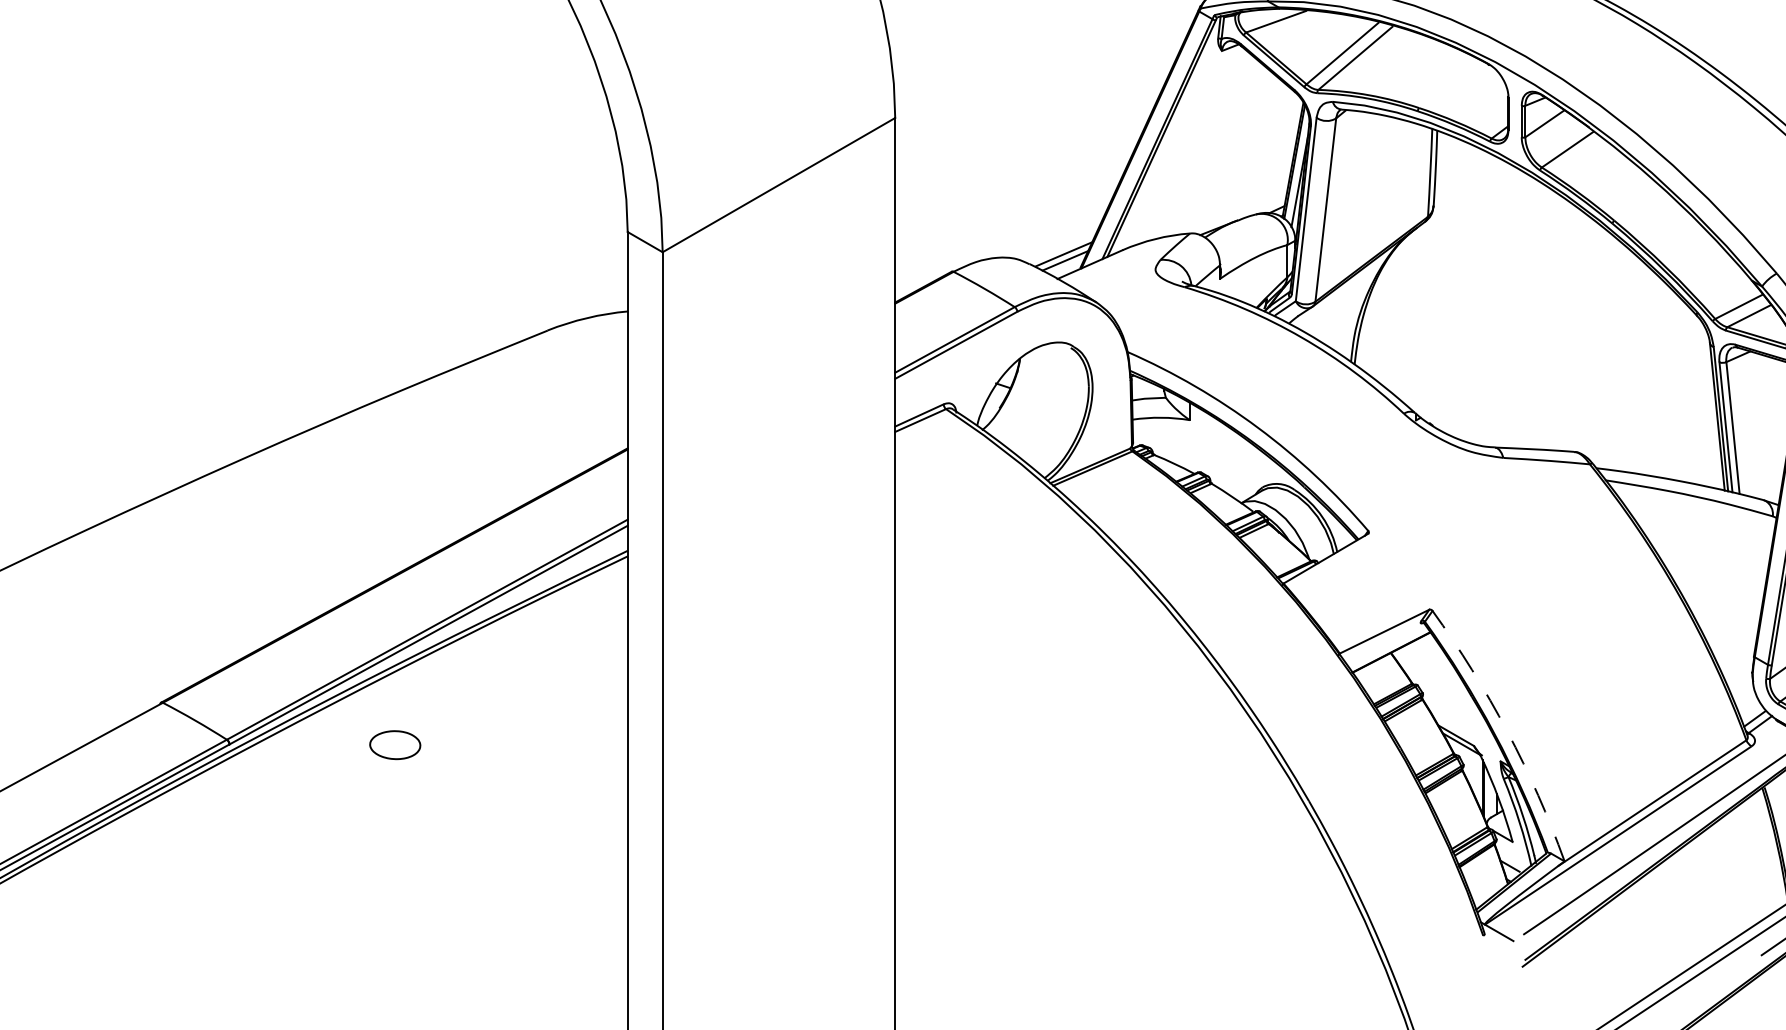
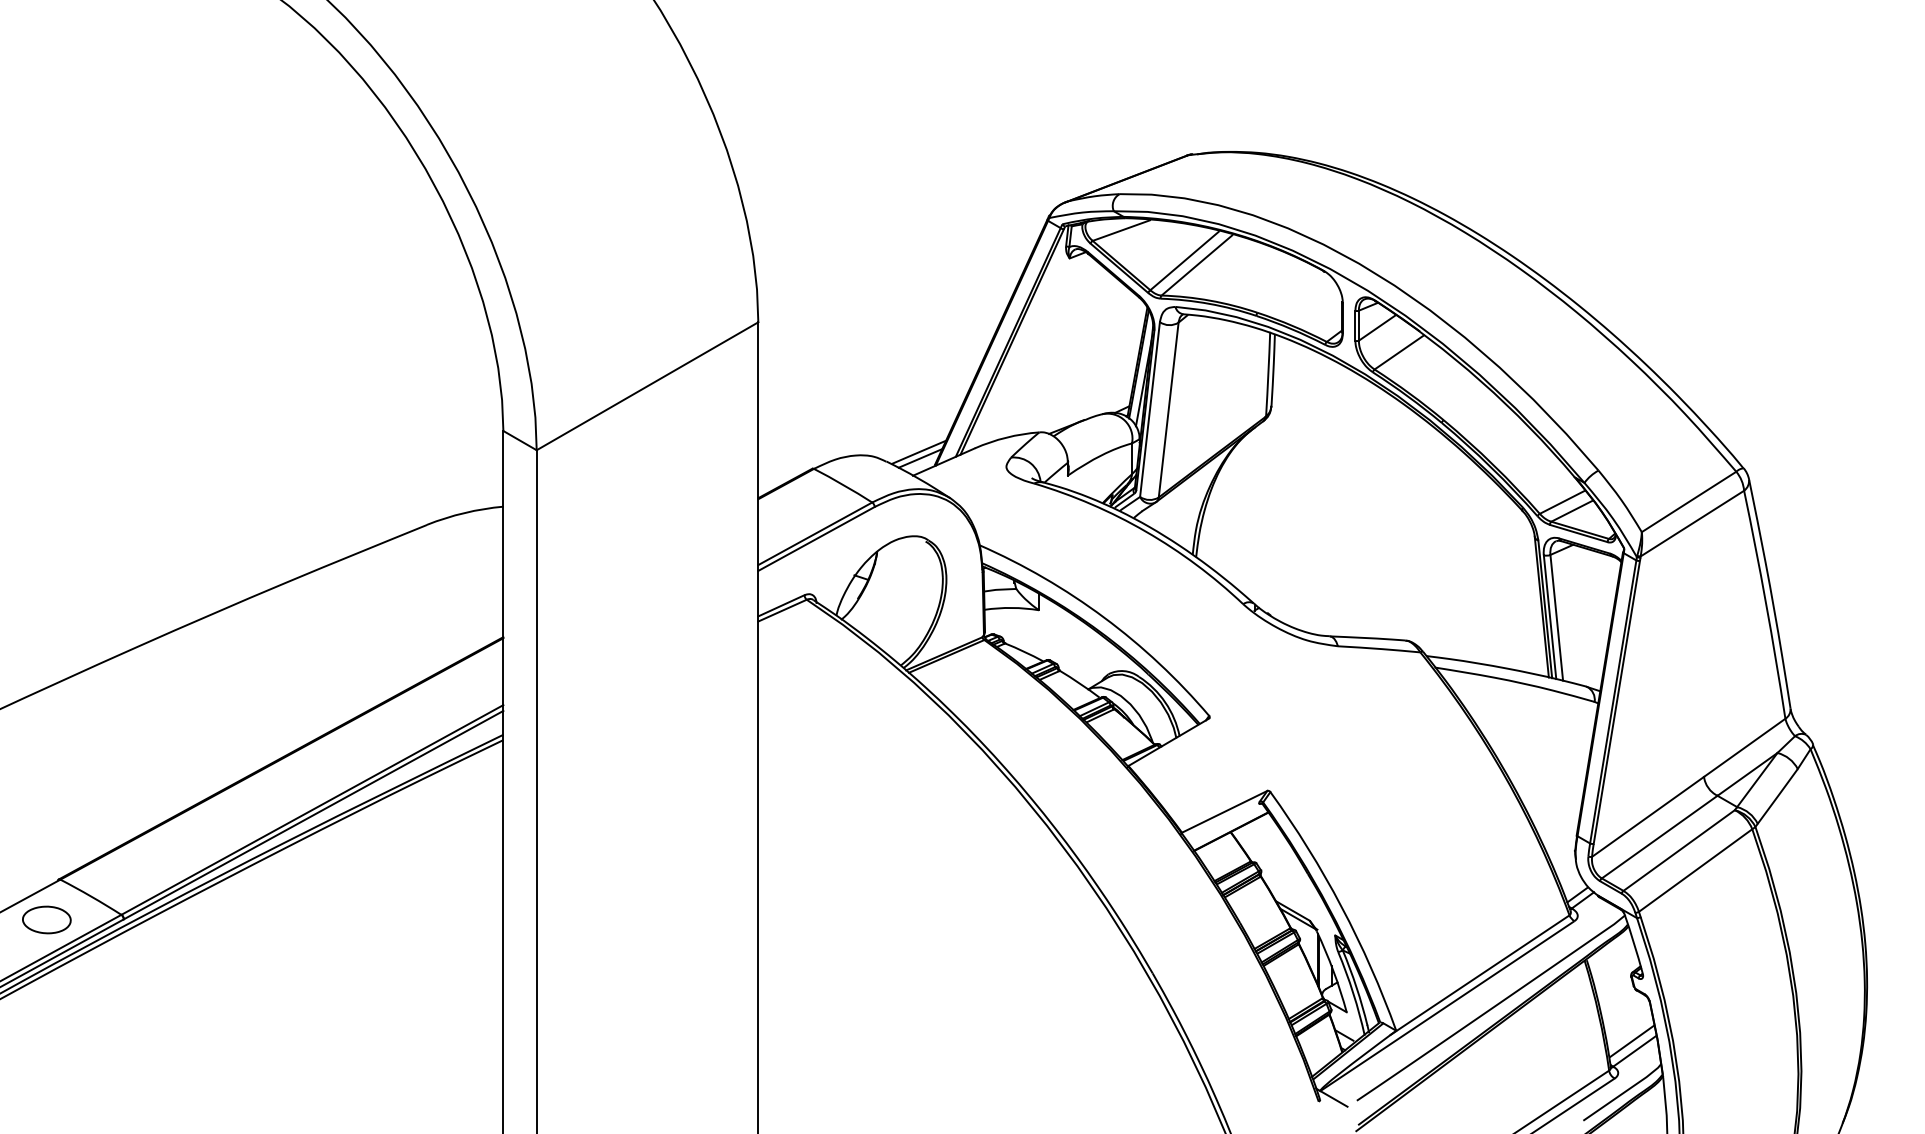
arc: (1507, 732) -> (1341, 907), dashed -> solid
part: (394, 744) -> (46, 919), moved

